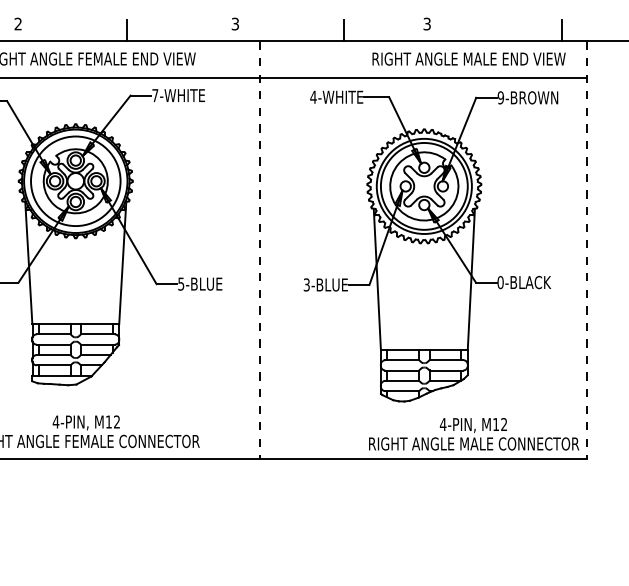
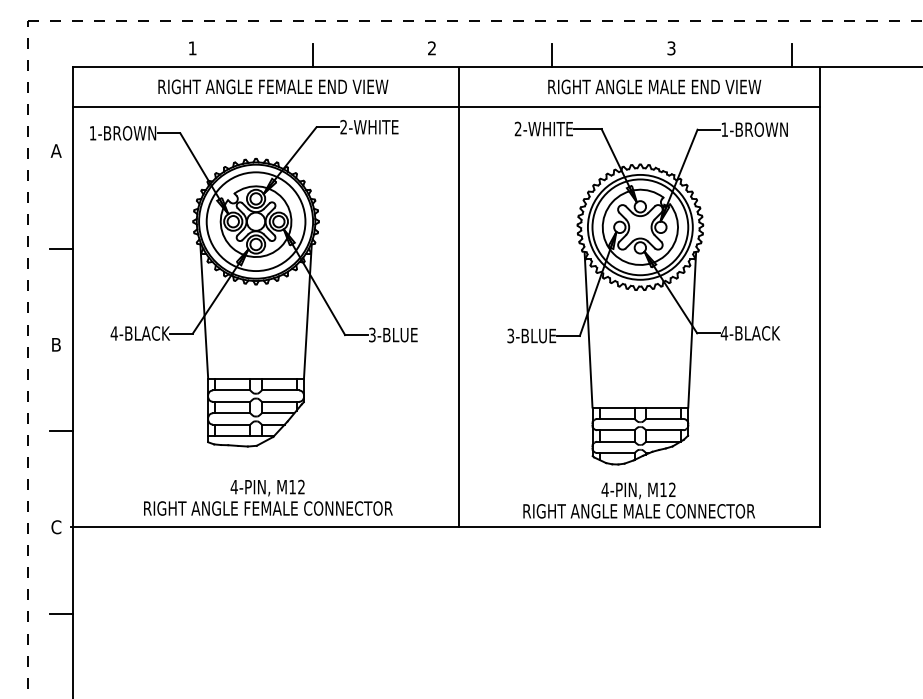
text: (18, 24) -> (192, 48), 2 -> 1
text: (235, 24) -> (432, 48), 3 -> 2
text: (427, 24) -> (671, 48), moved
text: (468, 58) -> (654, 86), moved
text: (155, 94) -> (343, 126), 7-WHITE -> 2-WHITE
text: (312, 96) -> (517, 128), 4-WHITE -> 2-WHITE
text: (500, 97) -> (724, 129), 9-BROWN -> 1-BROWN
line: (259, 250) -> (458, 297), dashed -> solid
line: (586, 250) -> (819, 297), dashed -> solid
text: (500, 282) -> (724, 333), 0-BLACK -> 4-BLACK
text: (181, 283) -> (372, 334), 5-BLUE -> 3-BLUE
text: (473, 434) -> (638, 500), moved

